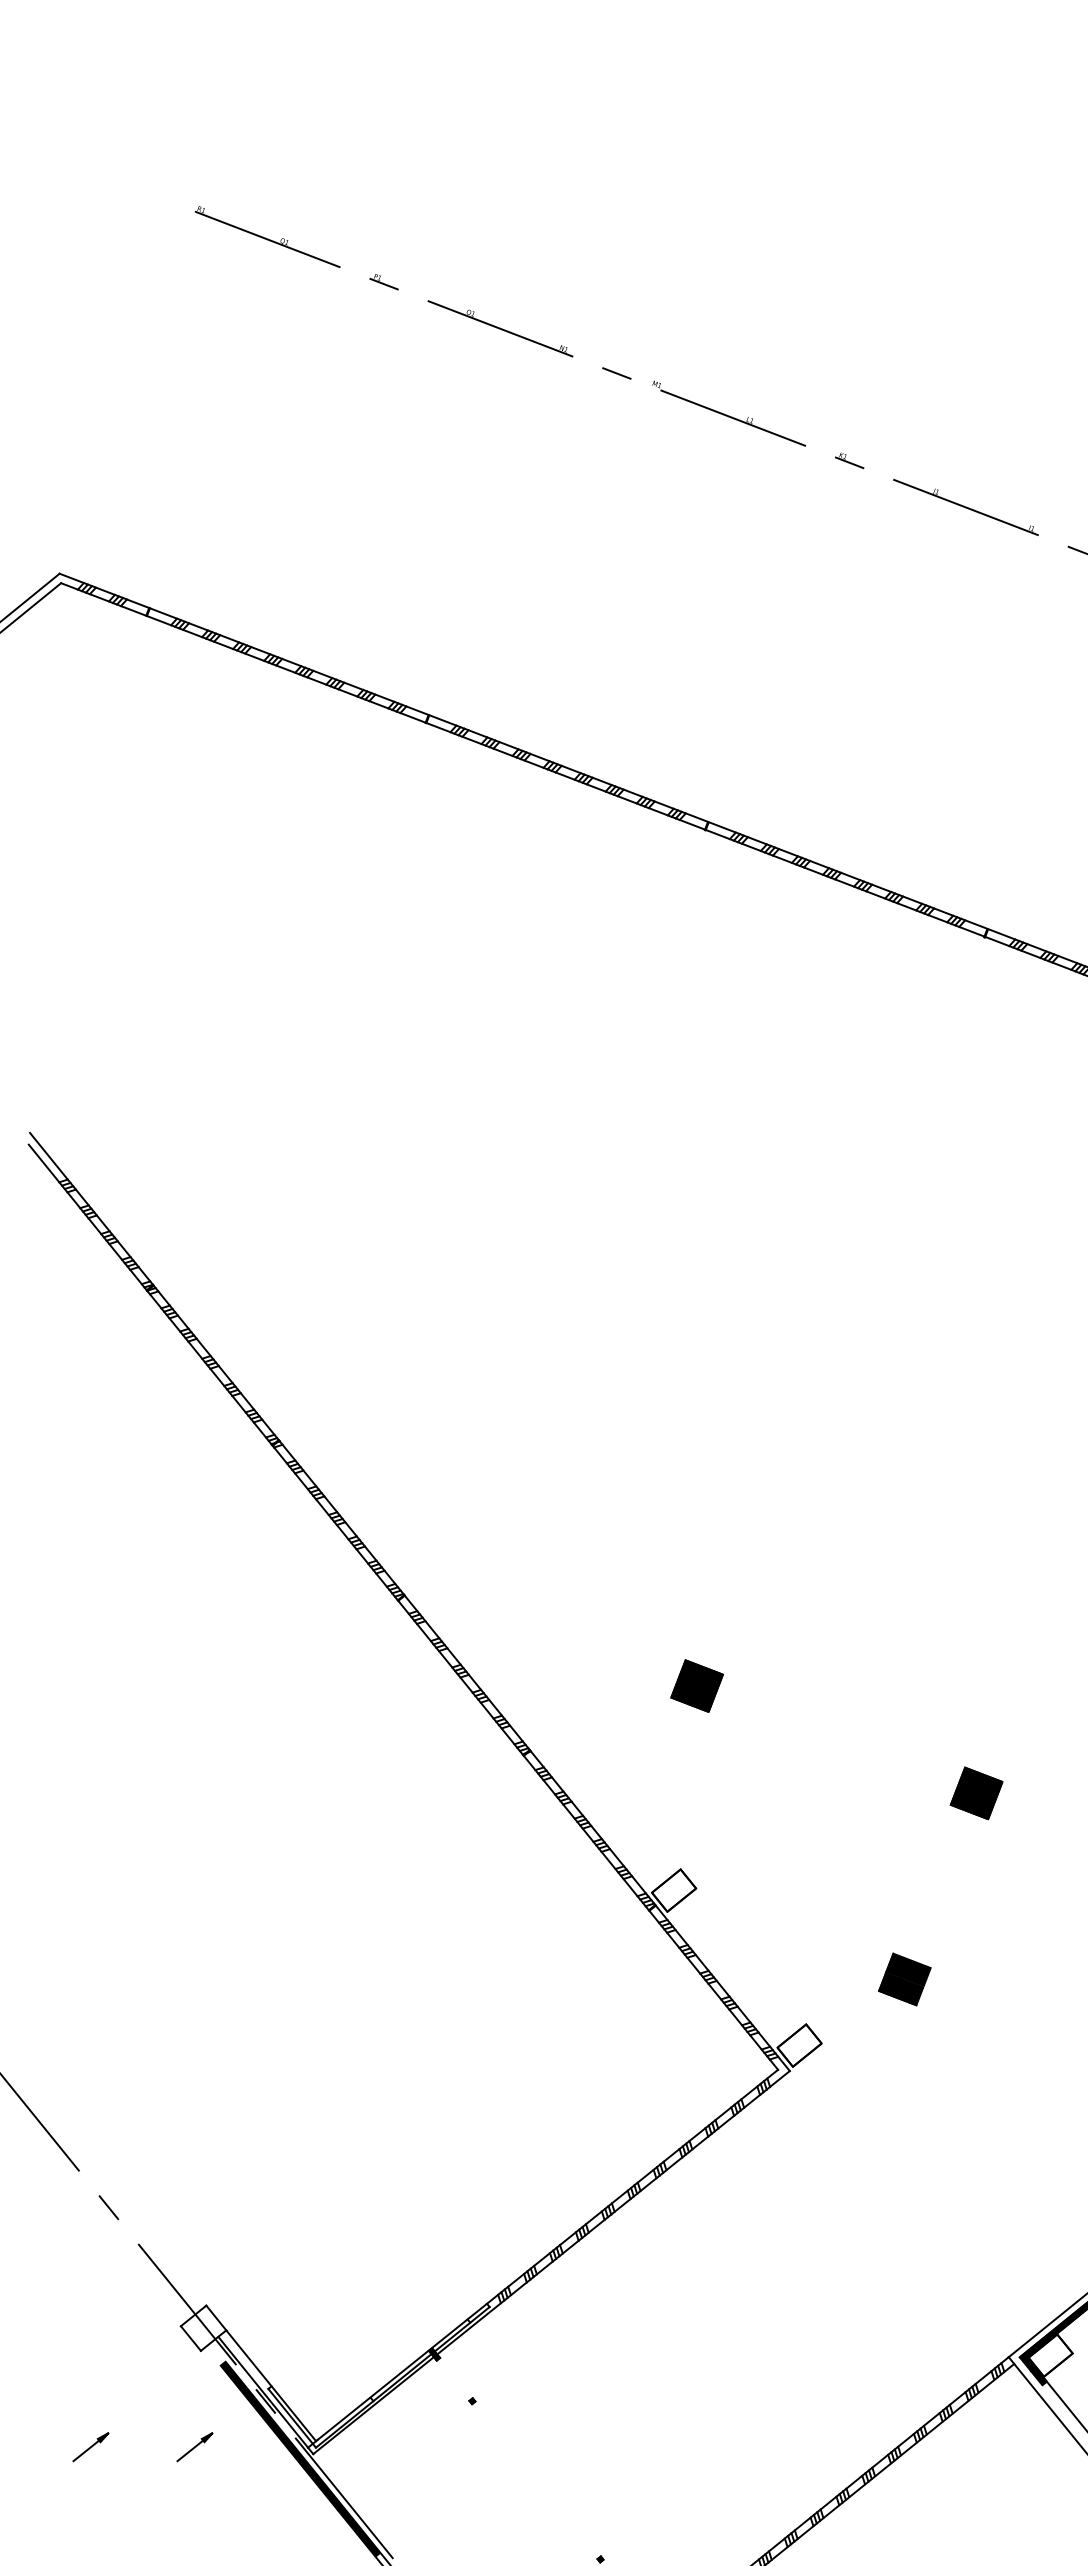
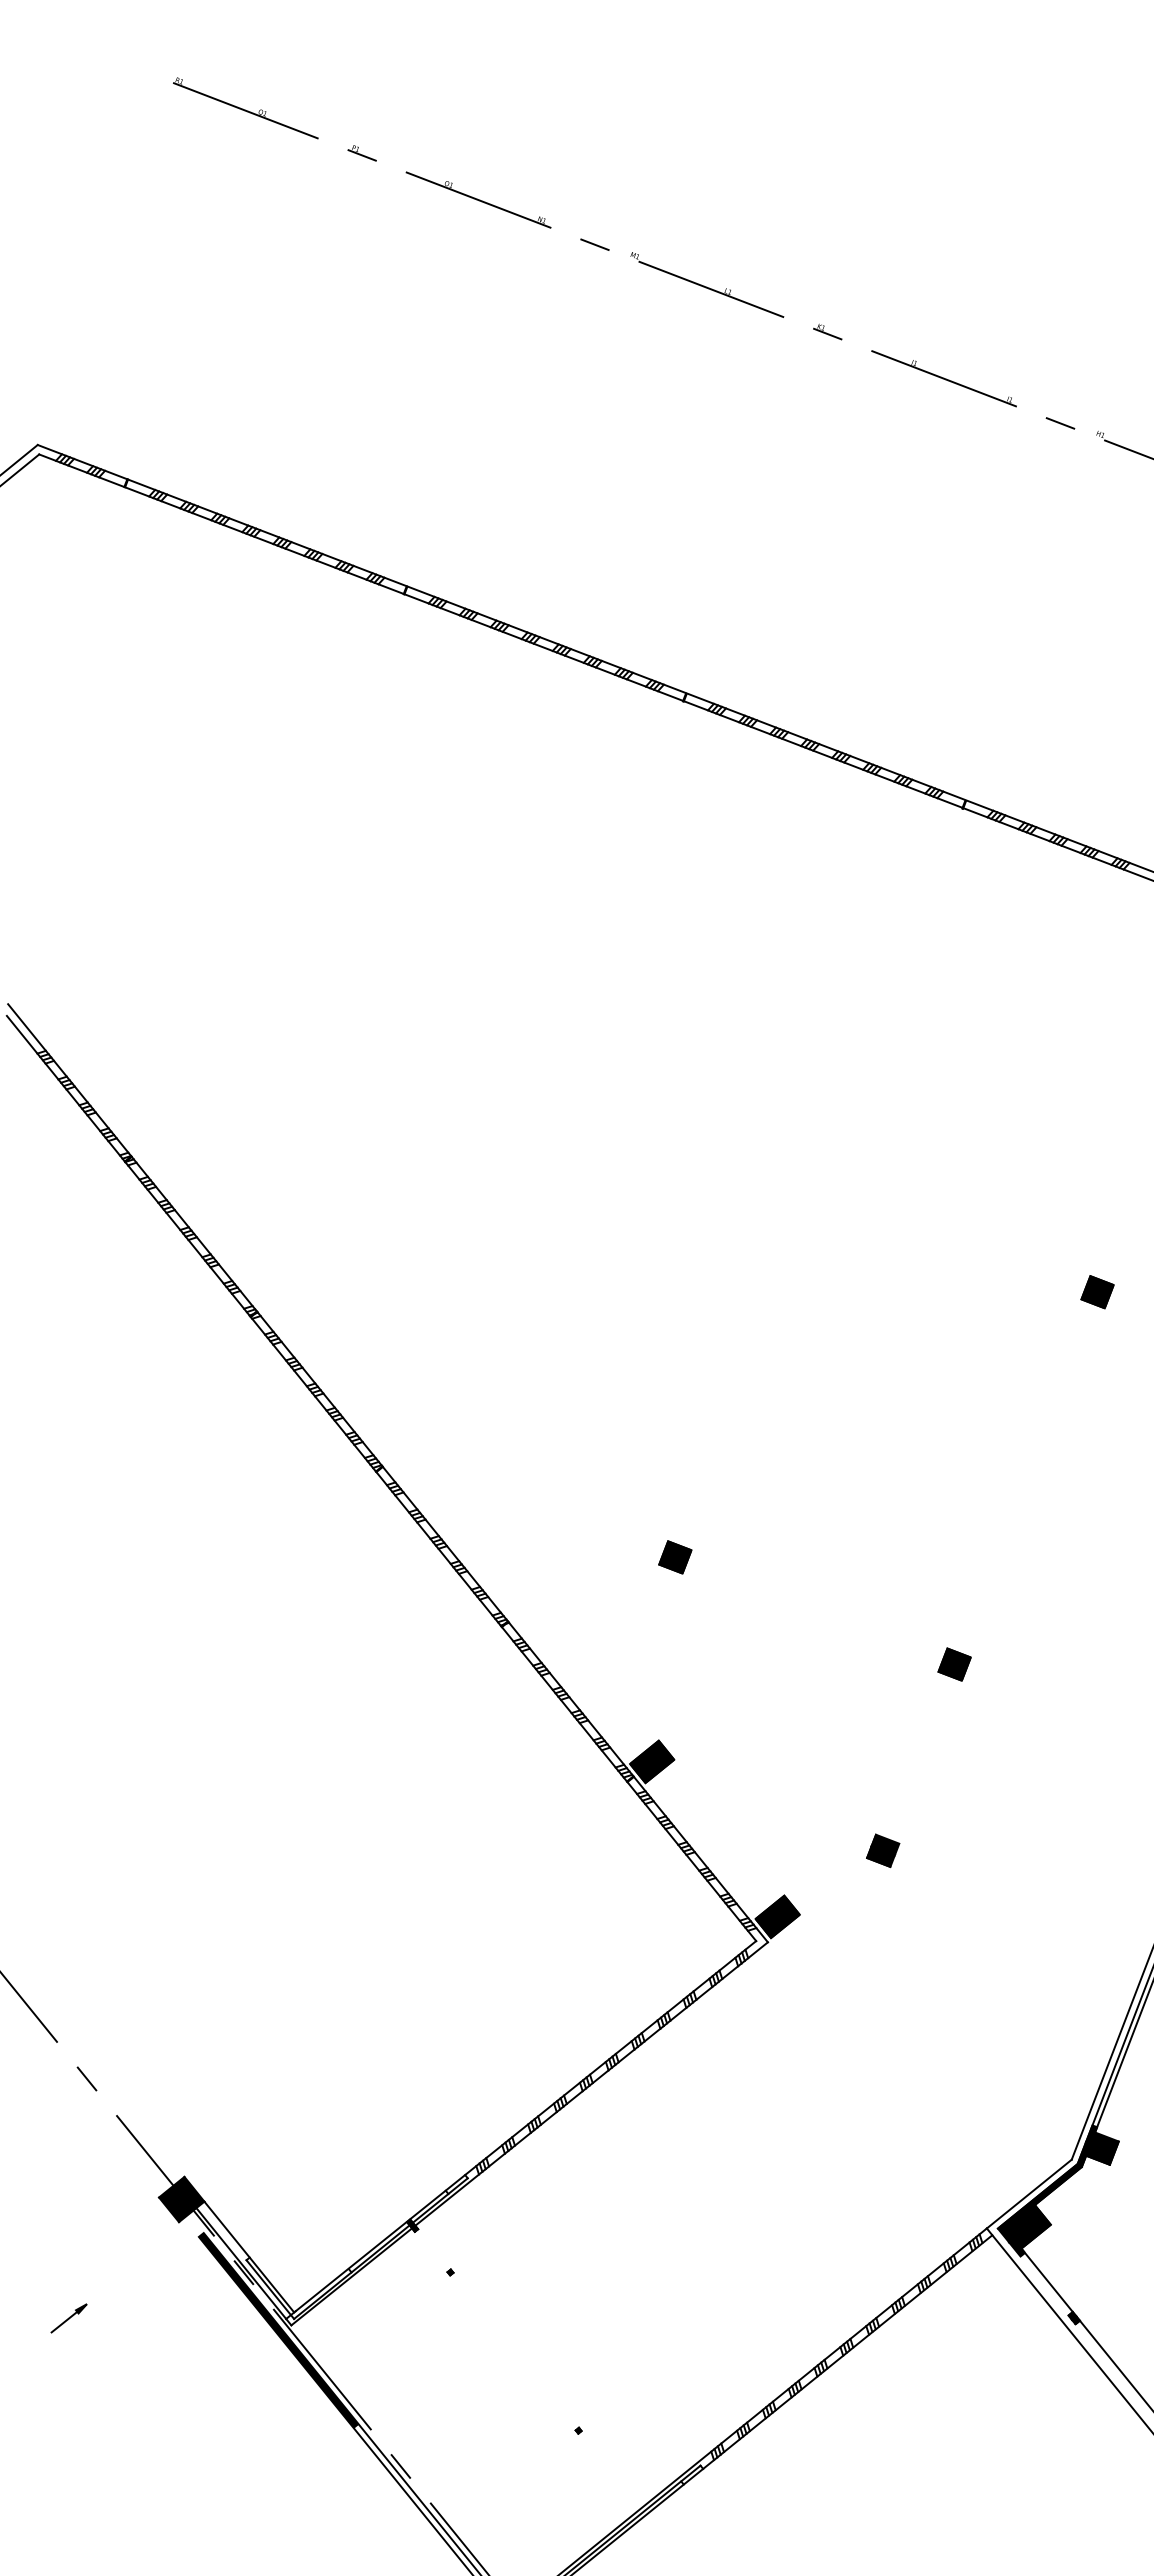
part: (697, 1686) -> (675, 1557), size x0.62
part: (976, 1793) -> (954, 1664), size x0.62
fill: (674, 1890) -> (652, 1761), added
part: (905, 1979) -> (883, 1850), size x0.62
fill: (799, 2045) -> (777, 1916), added
fill: (203, 2328) -> (181, 2199), added
fill: (1050, 2355) -> (1028, 2226), added
line: (194, 2447) -> (172, 2318), removed

